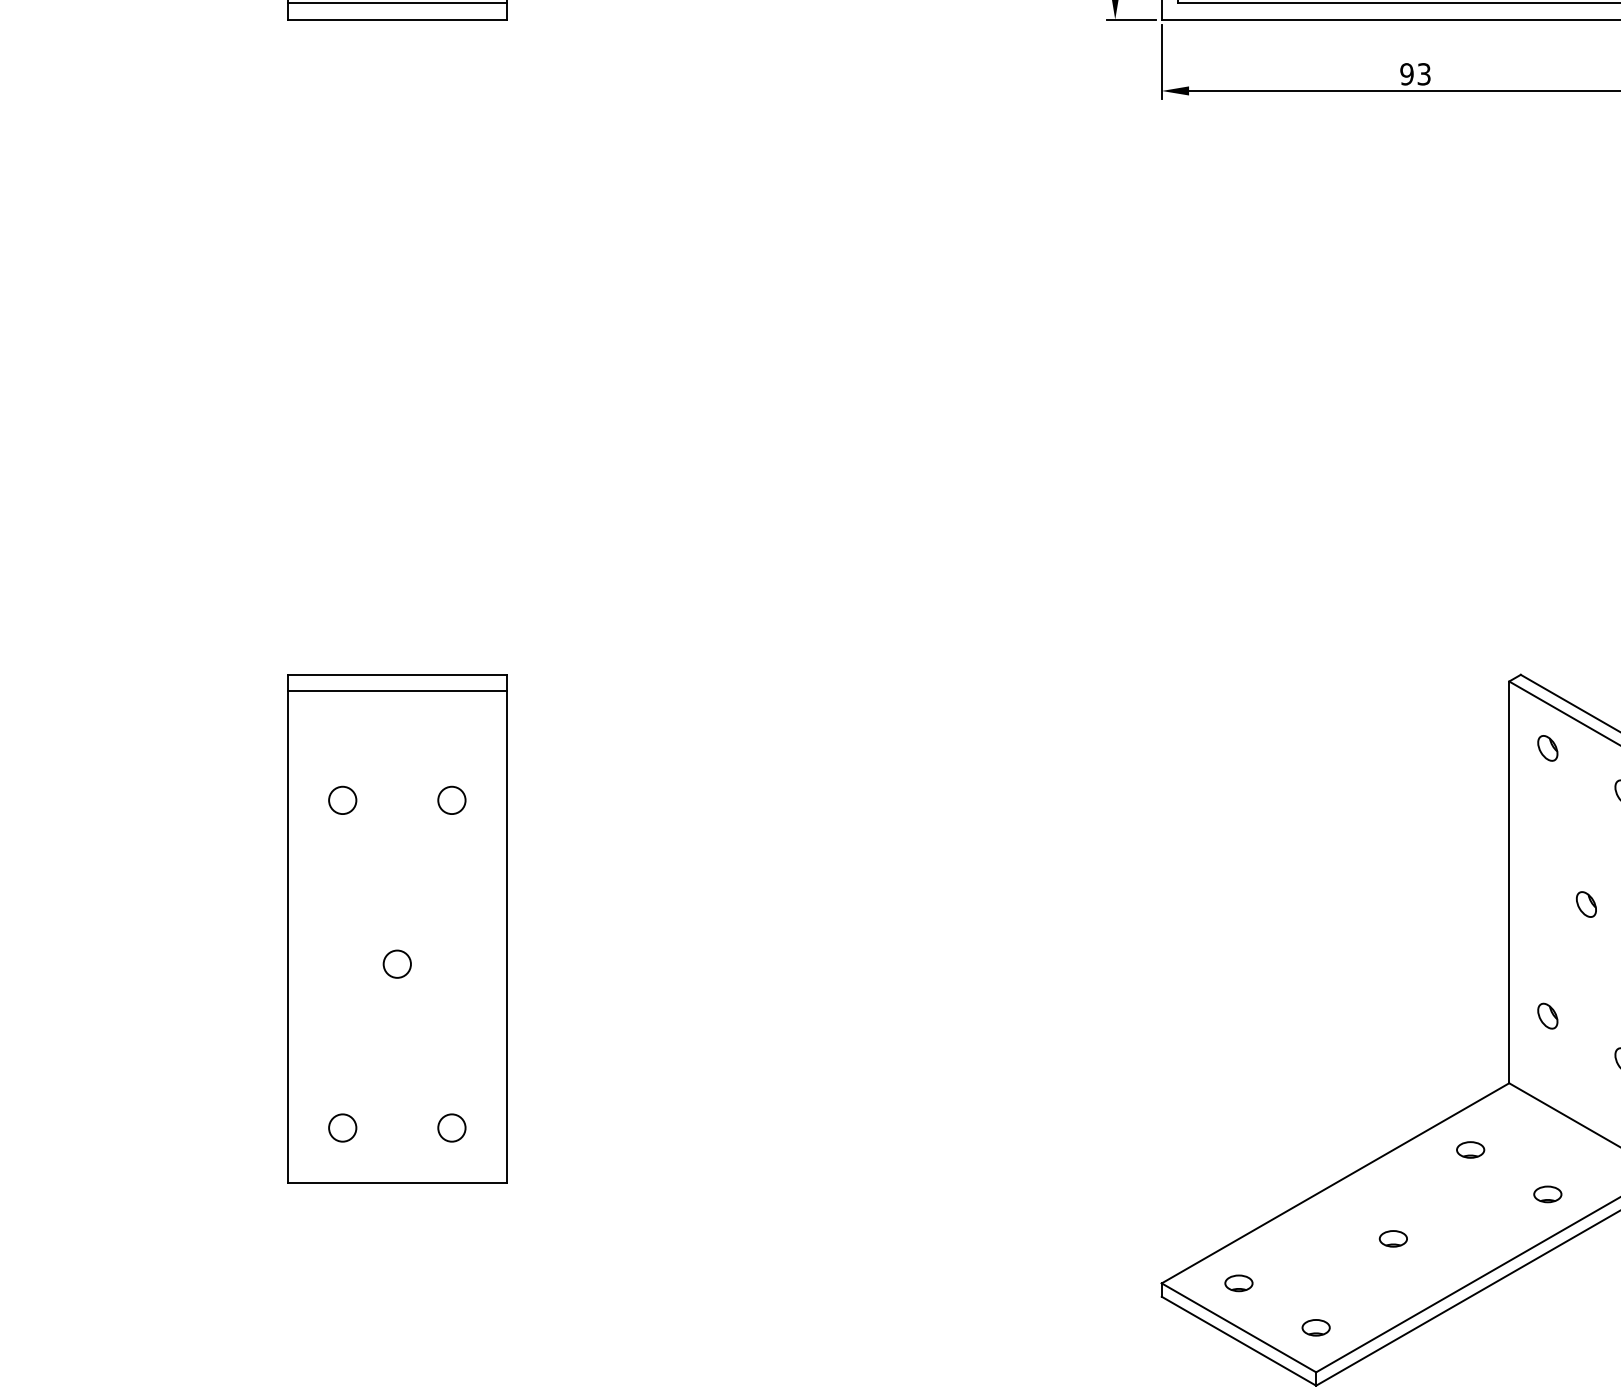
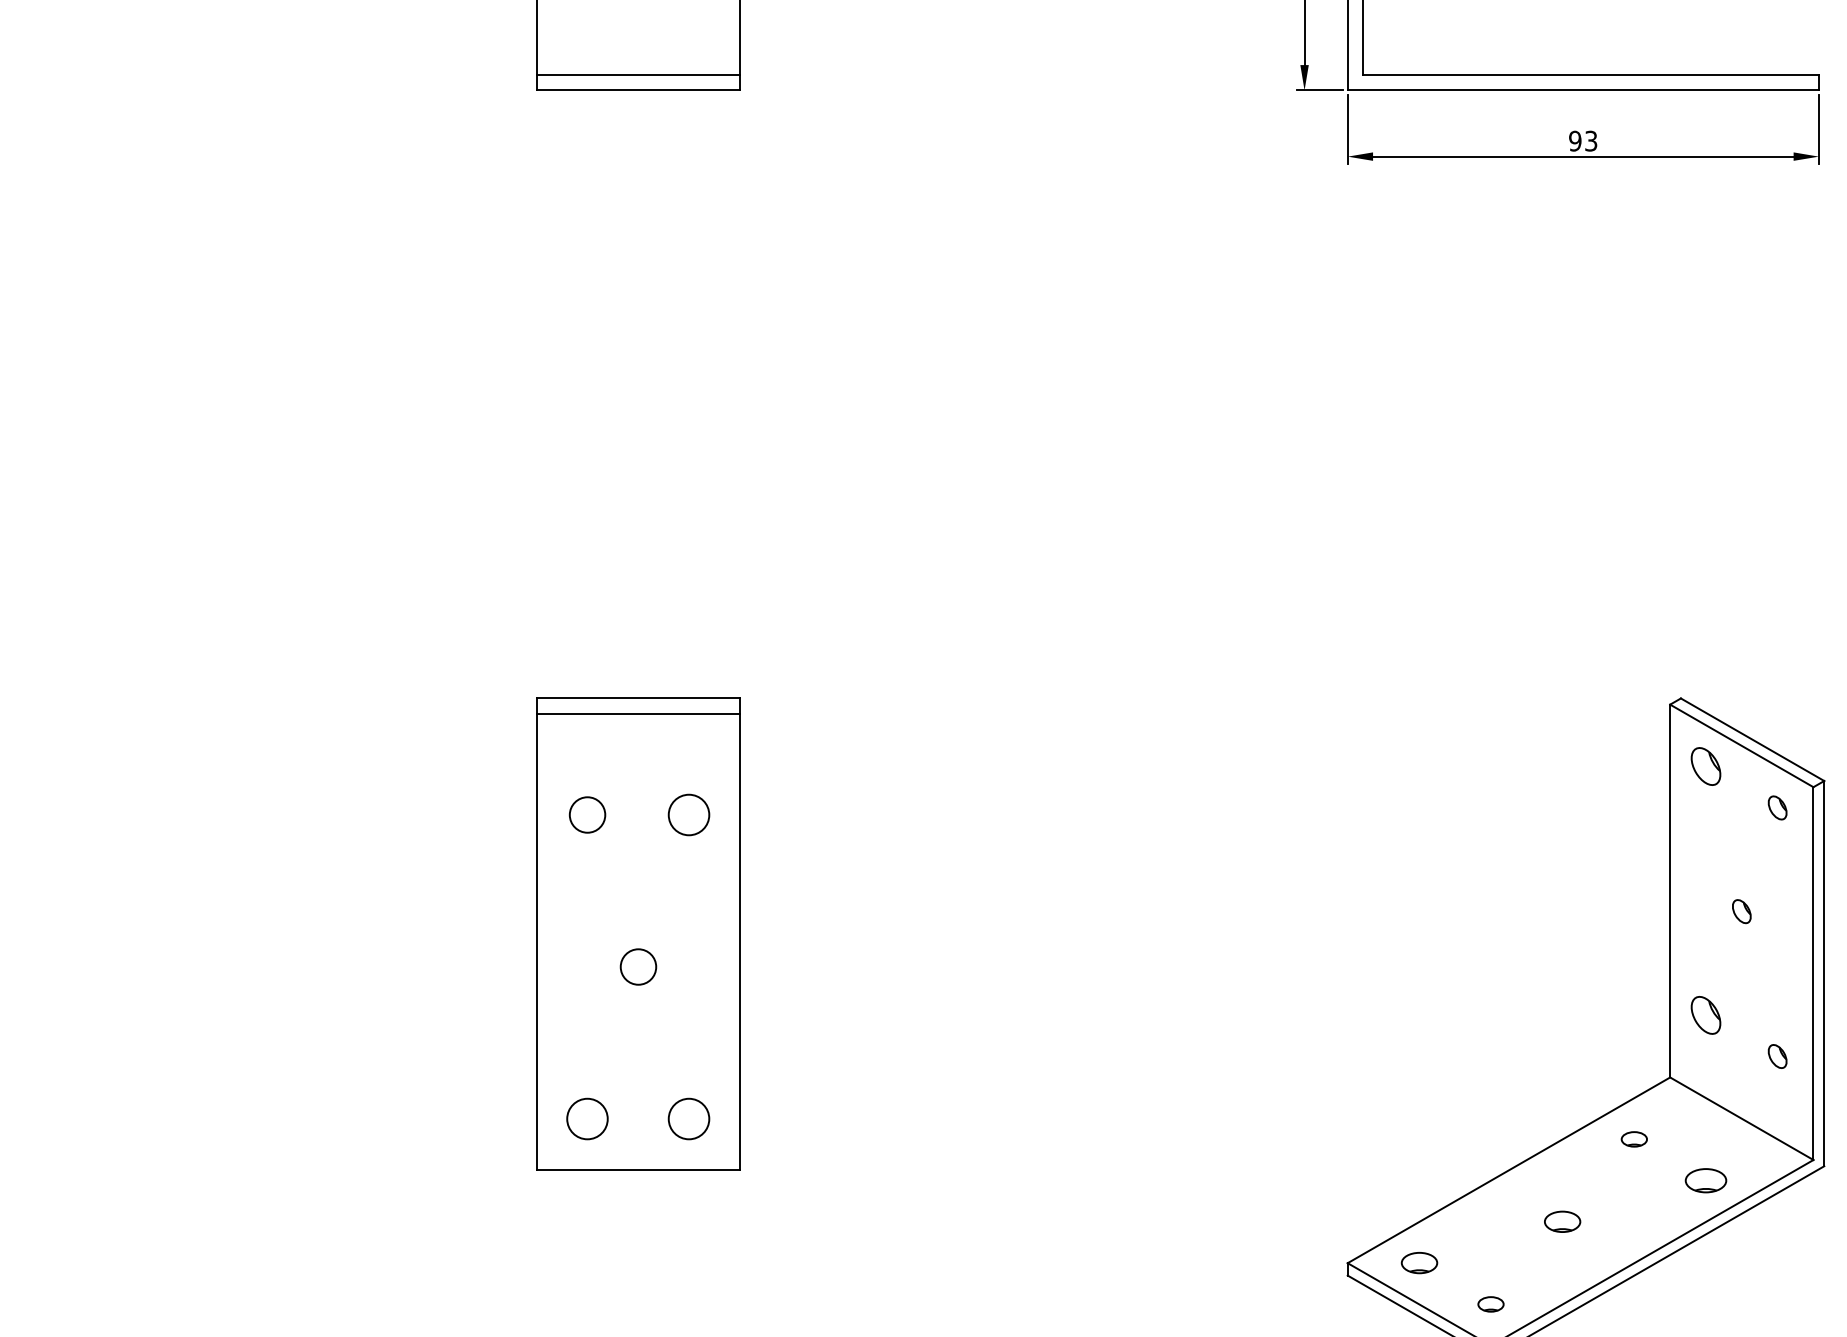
part: (1547, 748) -> (1705, 766), size x1.6
circle: (342, 799) -> (587, 814), size x1.4
circle: (451, 799) -> (688, 814), size x1.6
circle: (396, 963) -> (637, 966), size x1.4
part: (1547, 1015) -> (1705, 1014), size x1.6
circle: (342, 1127) -> (587, 1118), size x1.6
circle: (451, 1127) -> (688, 1118), size x1.6
part: (1547, 1194) -> (1705, 1180), size x1.6
part: (1393, 1238) -> (1562, 1221), size x1.4
part: (1238, 1283) -> (1418, 1263), size x1.4

